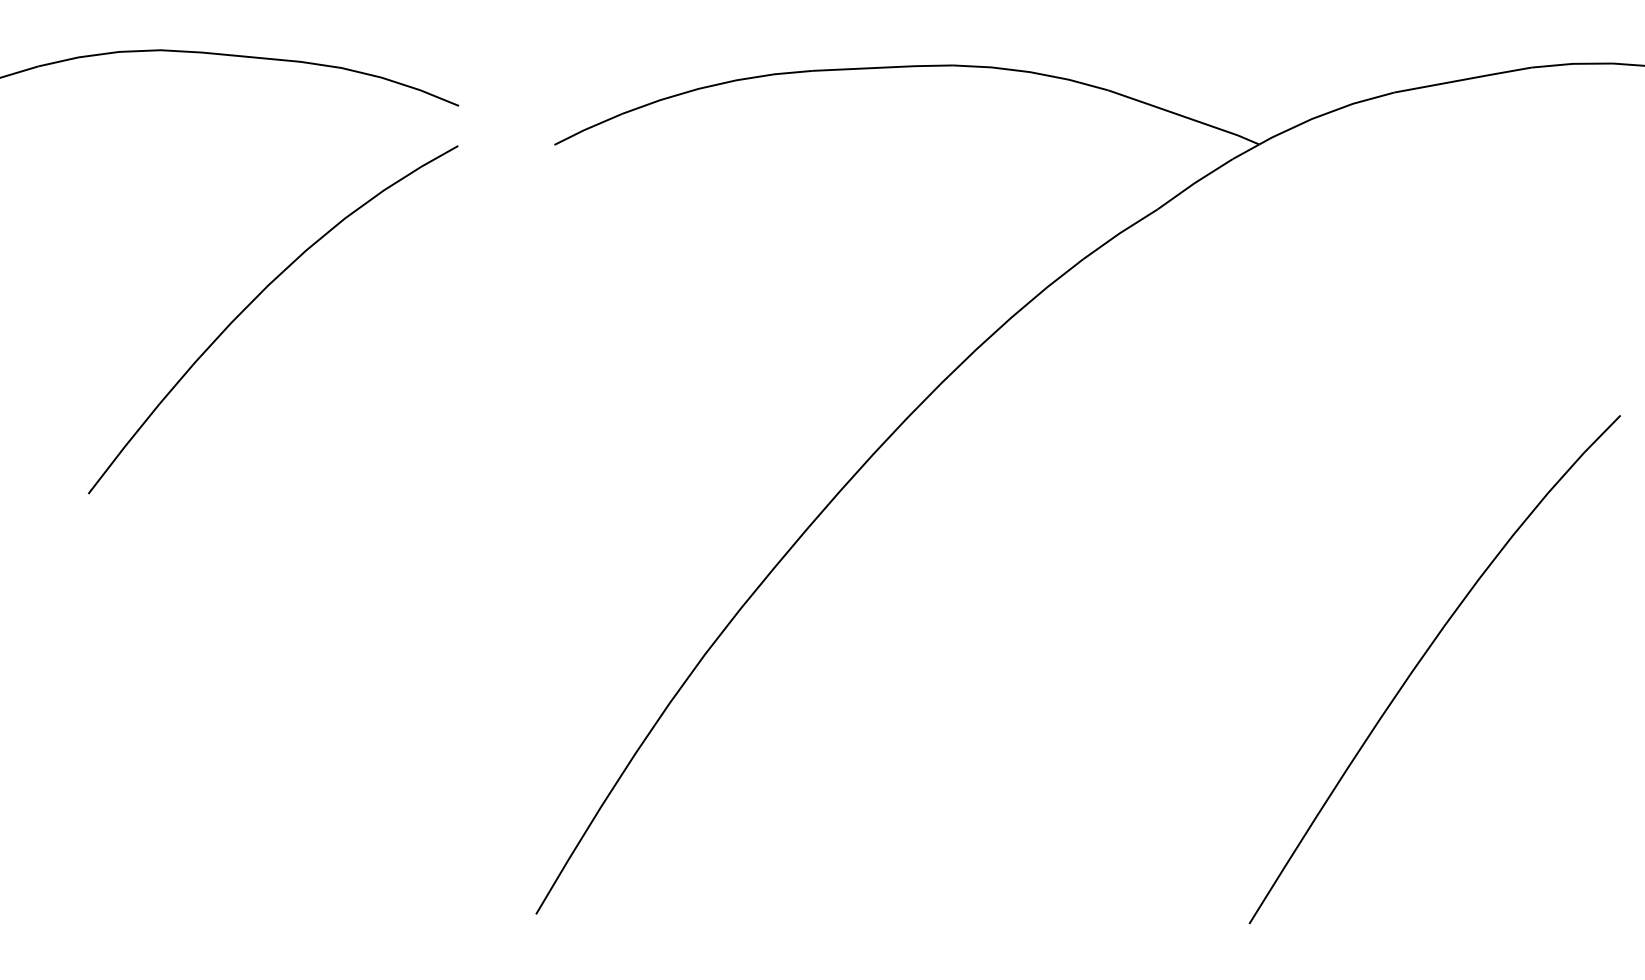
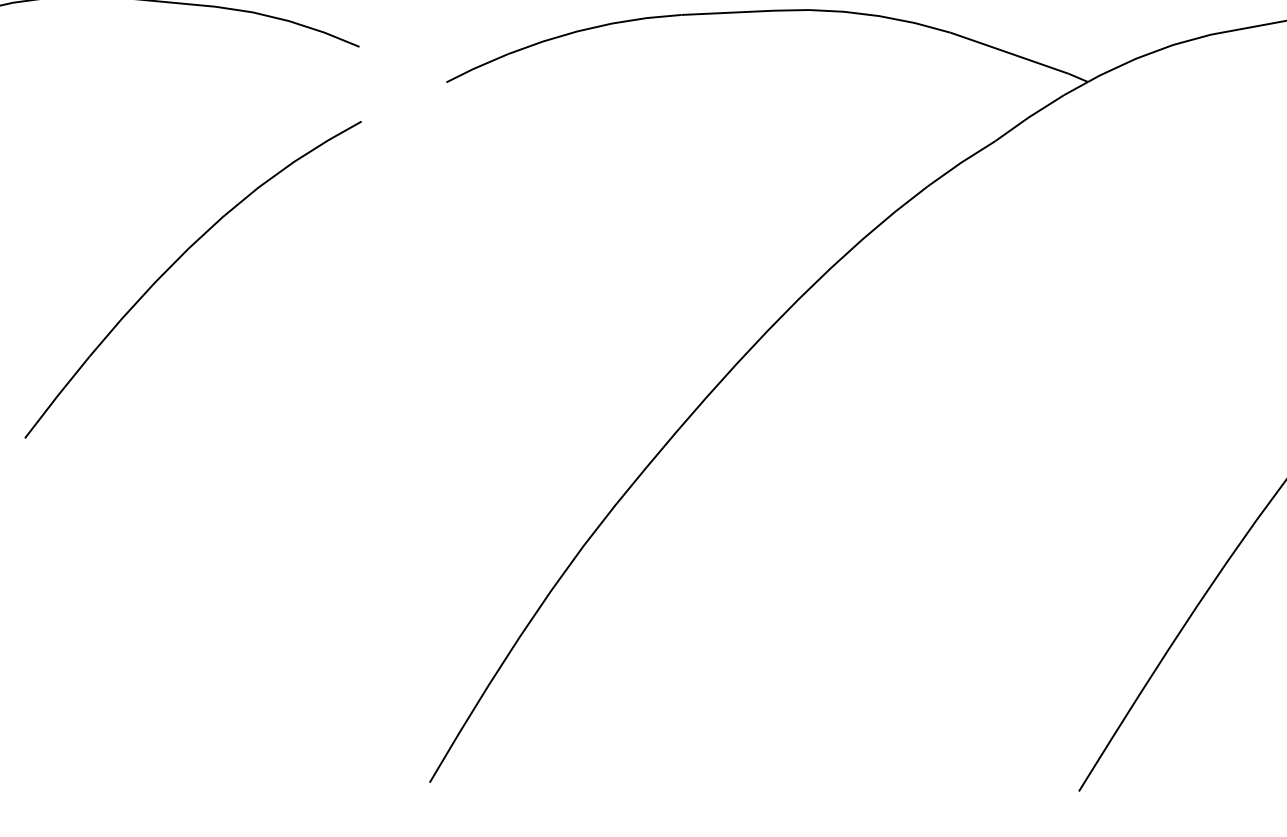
part: (254, 300) -> (176, 262), moved

